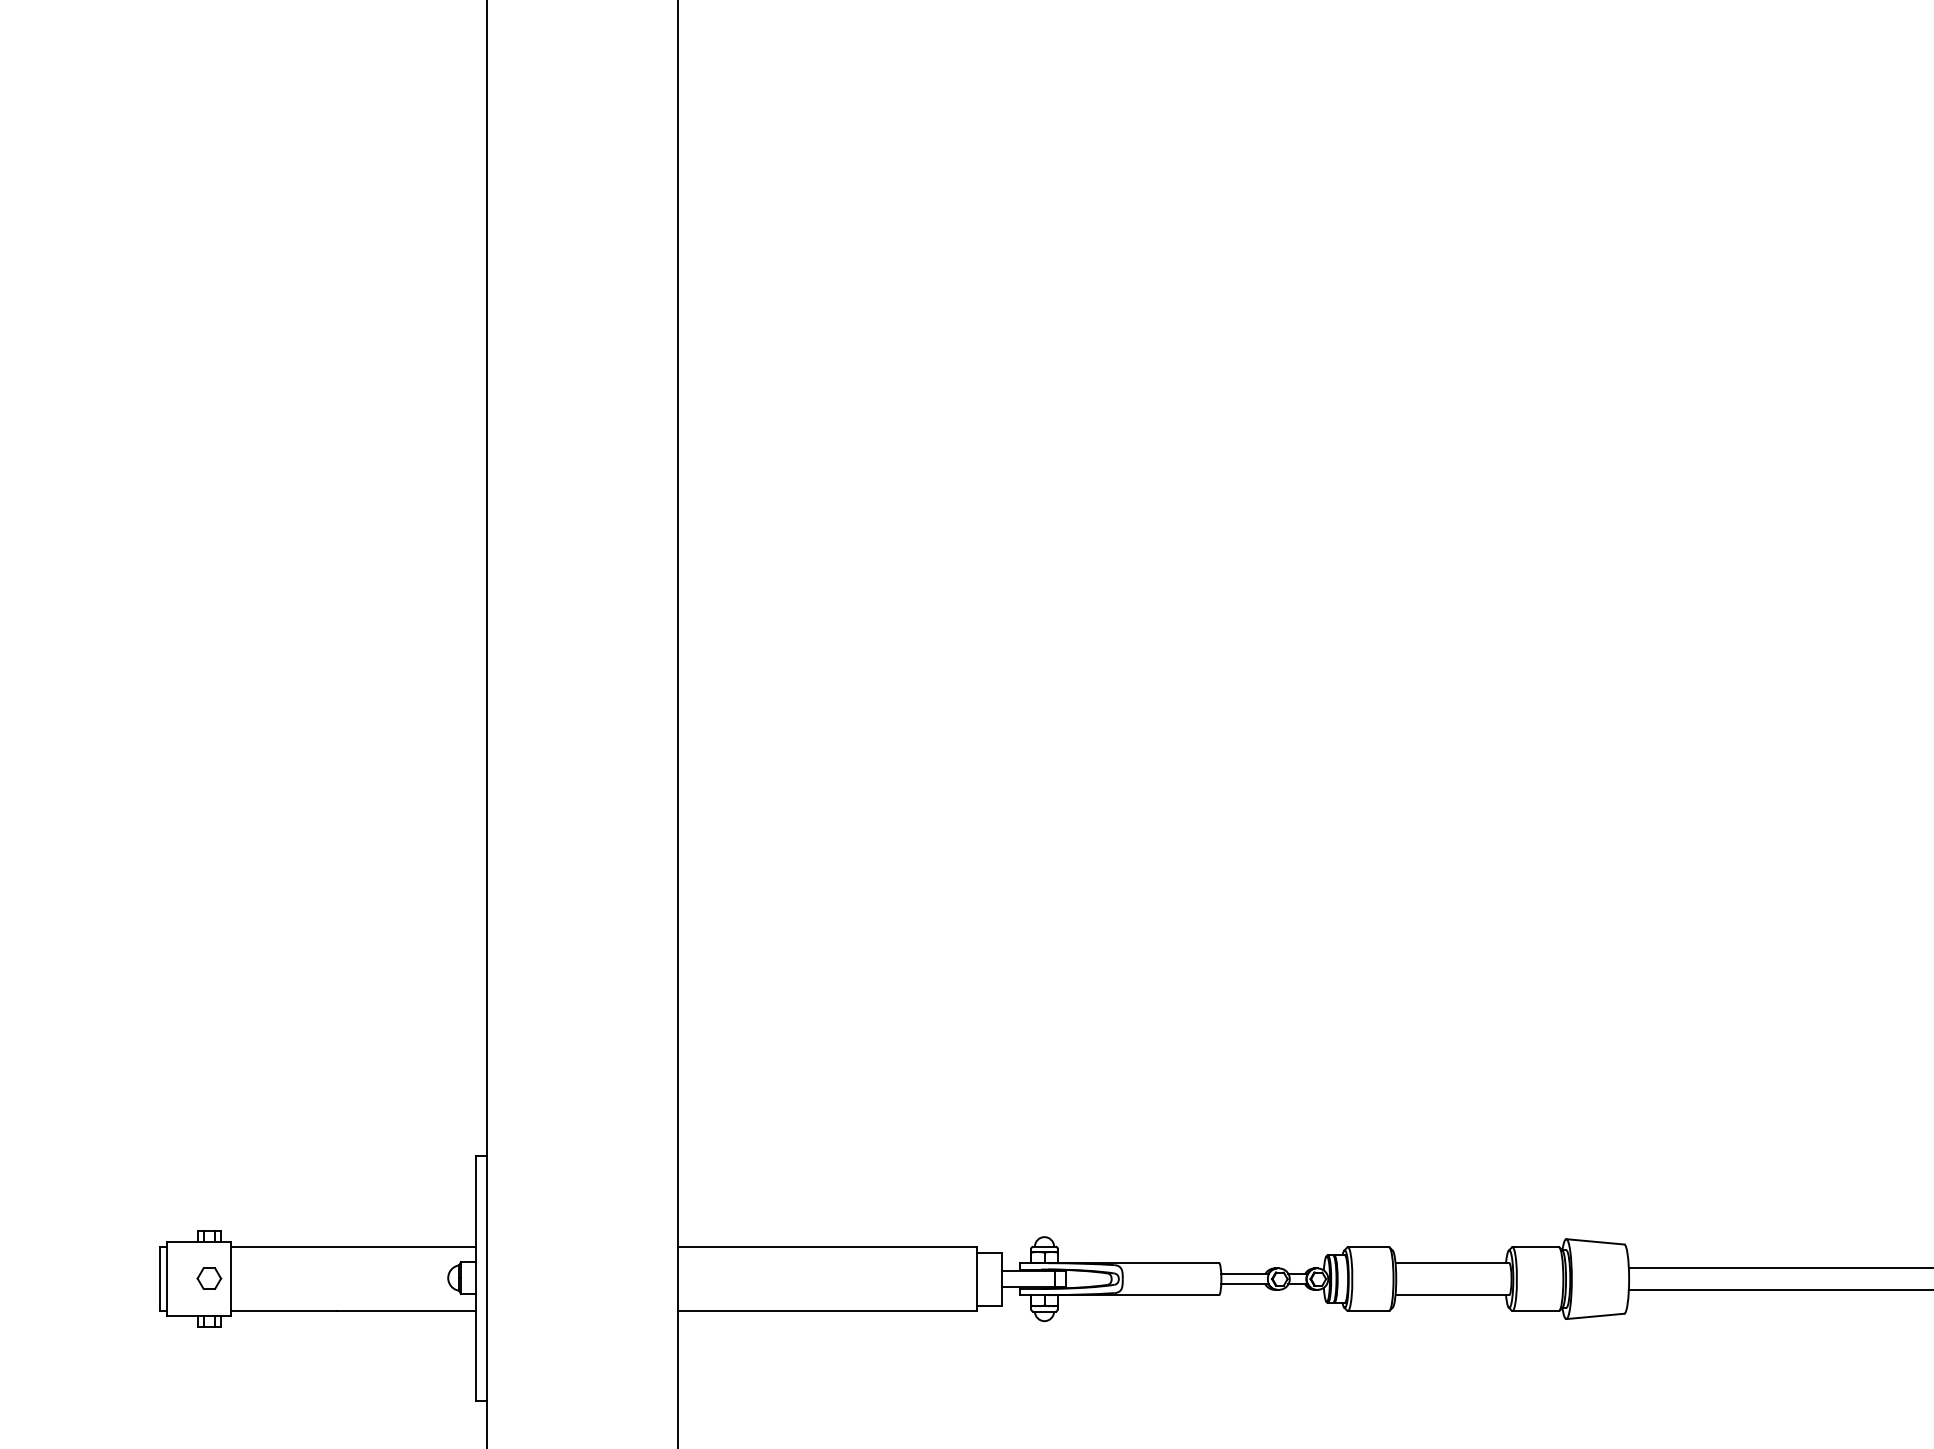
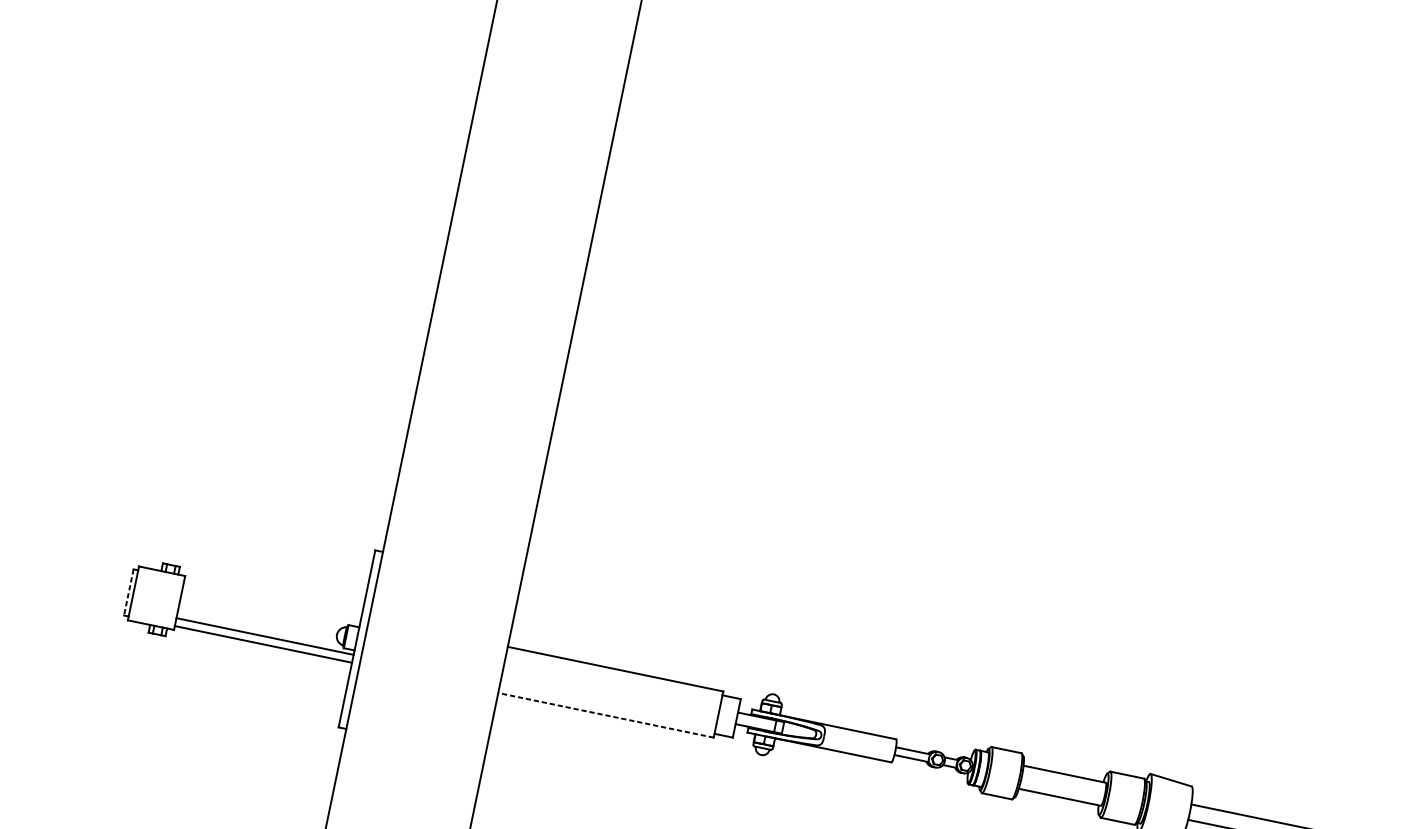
line: (352, 1247) -> (264, 636), moved
part: (209, 1278) -> (164, 599), removed
line: (160, 1279) -> (128, 592), solid -> dashed
line: (826, 1311) -> (605, 715), solid -> dashed

